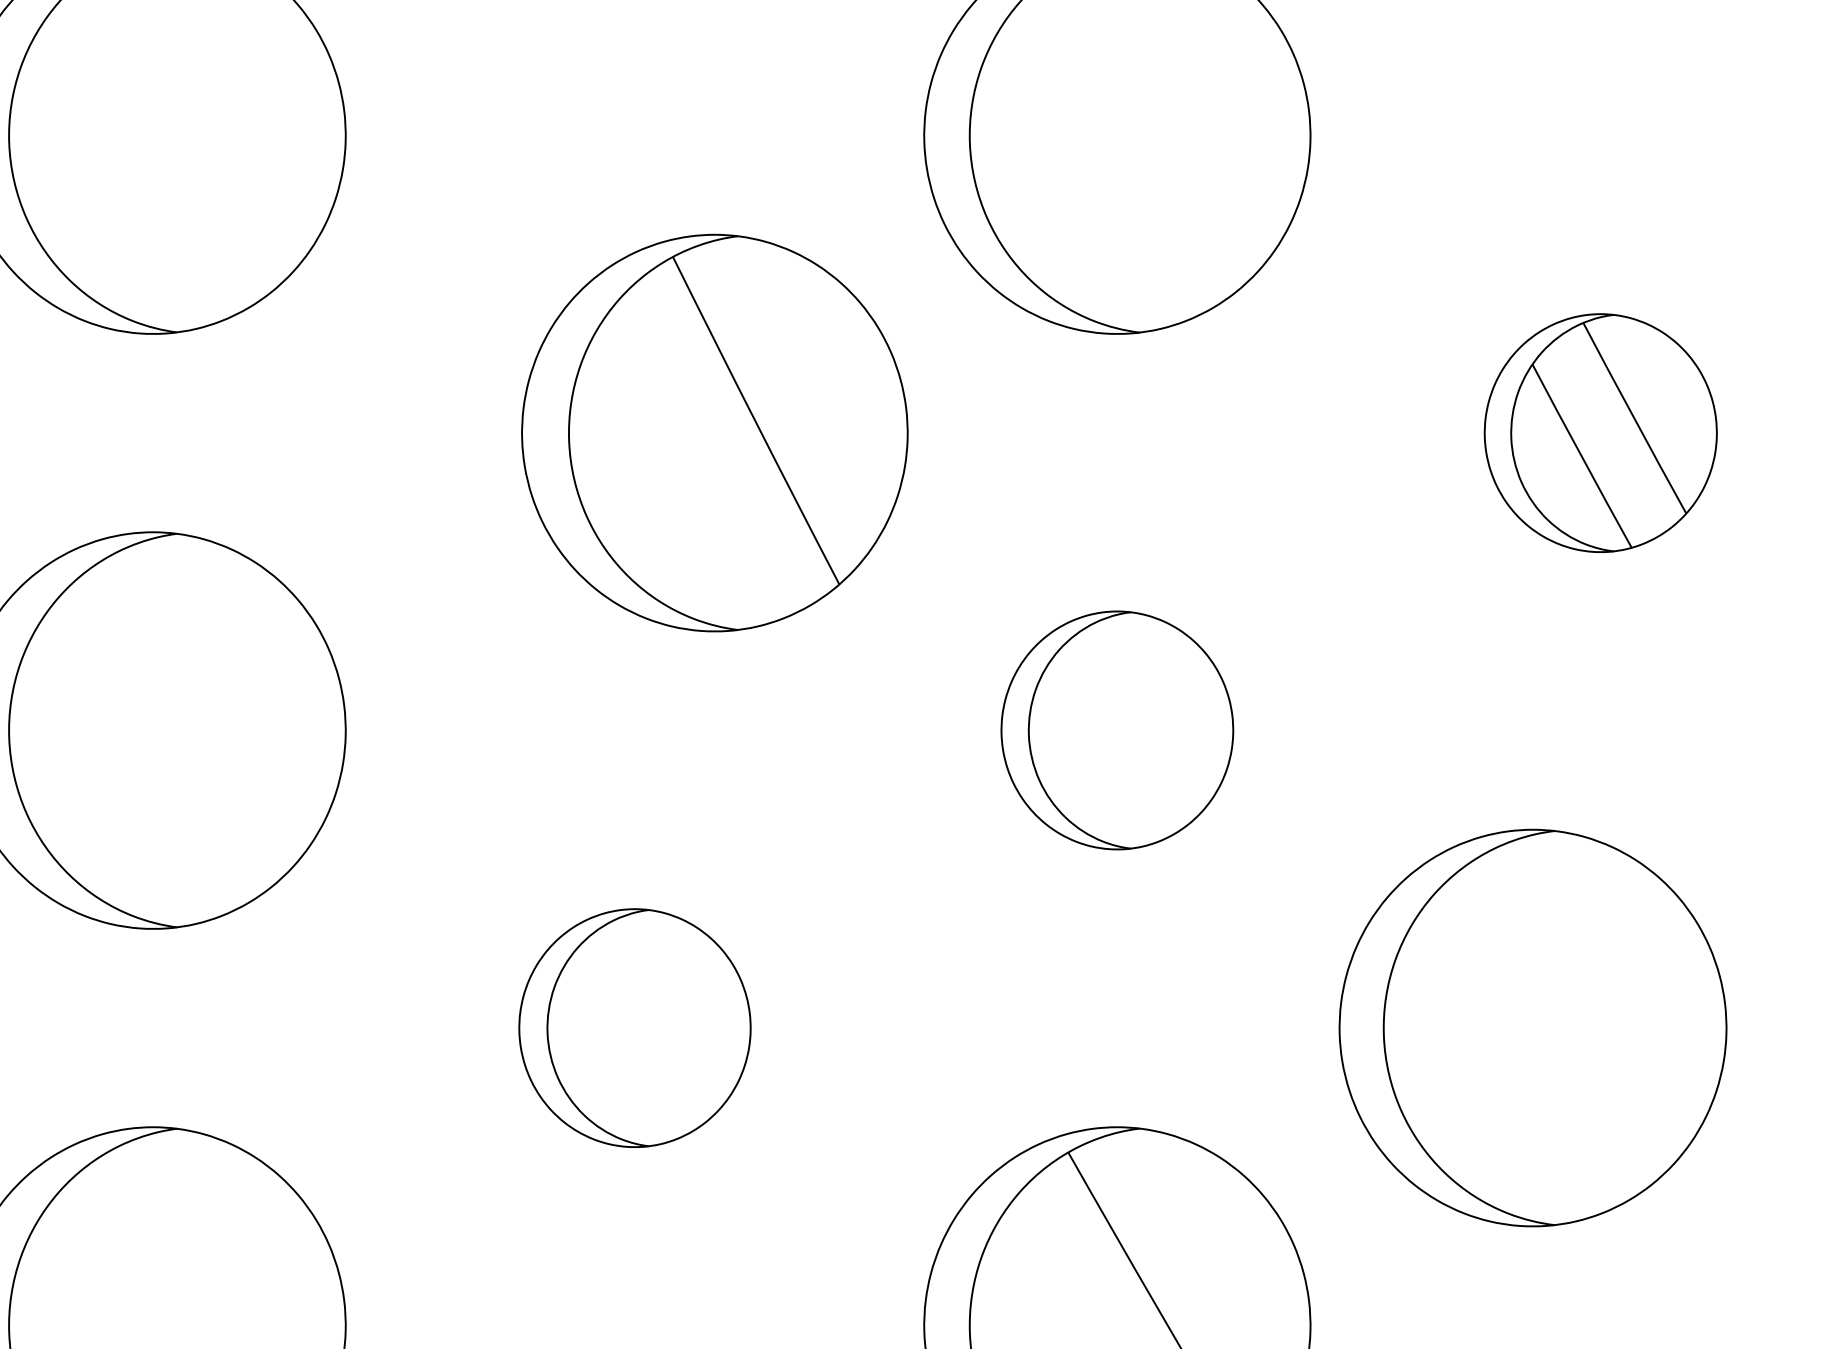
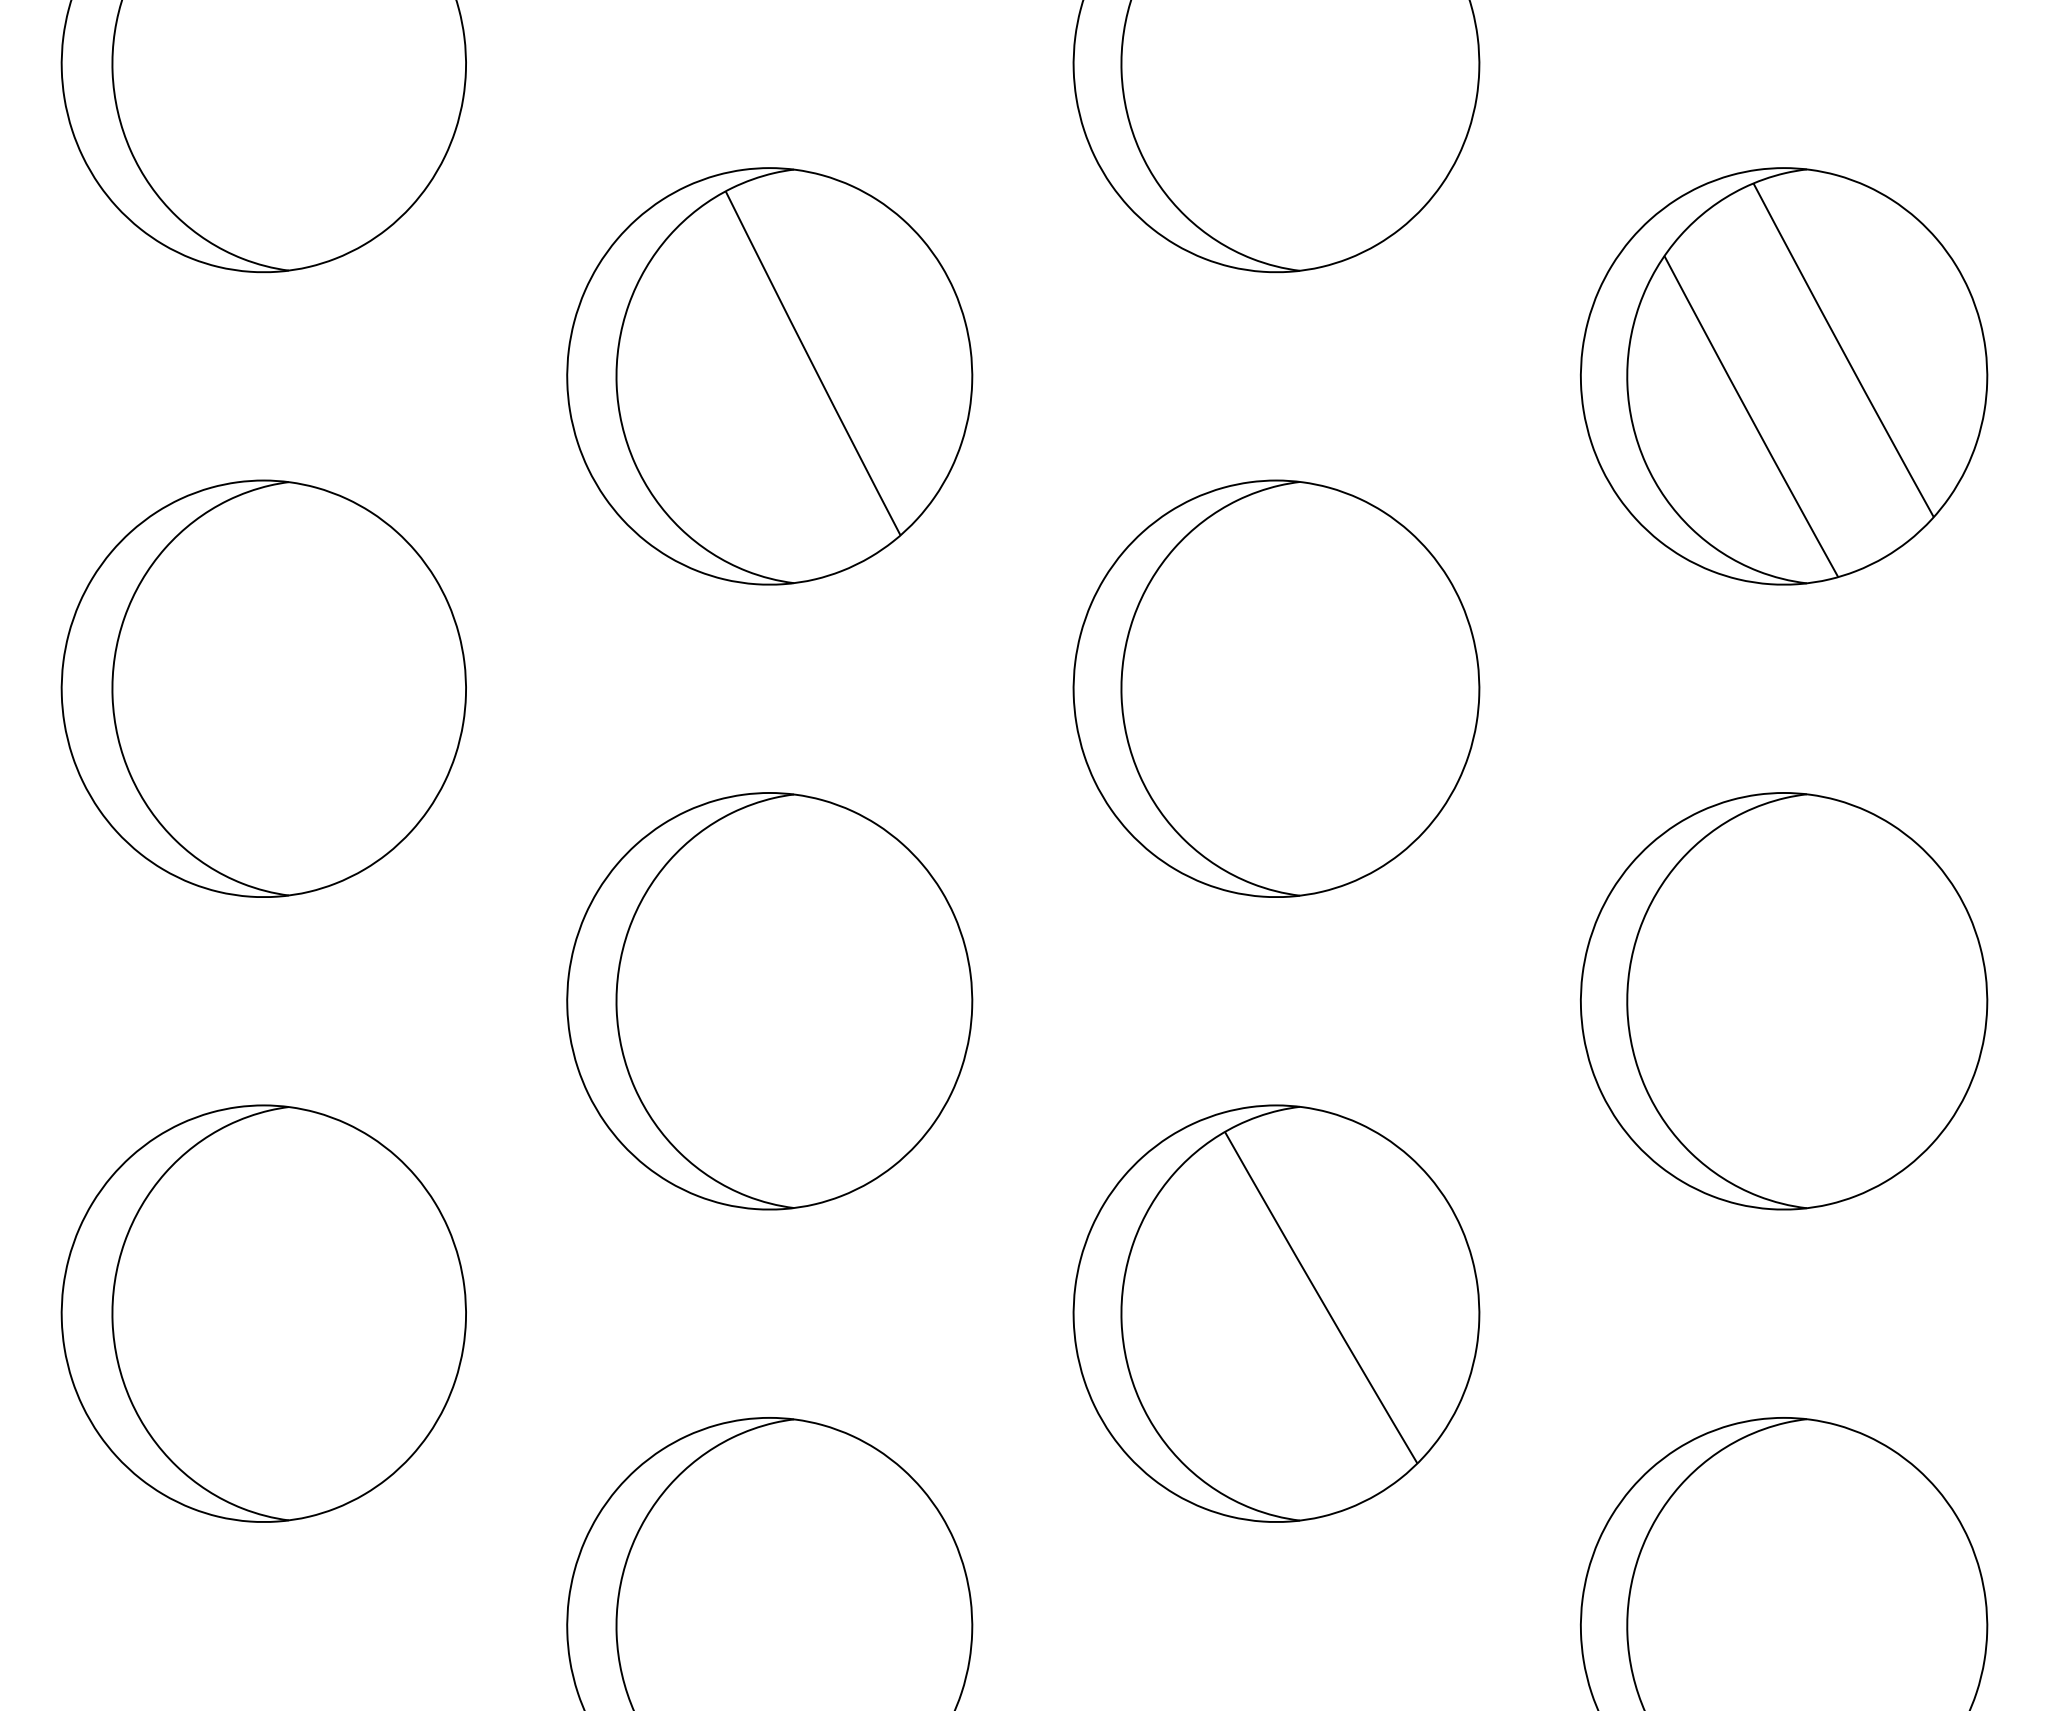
part: (714, 433) -> (769, 376), moved
part: (1601, 433) -> (1784, 376), size x1.67
part: (1117, 730) -> (1276, 688), size x1.67
part: (634, 1028) -> (769, 1001), size x1.67
part: (1533, 1028) -> (1784, 1001), moved

